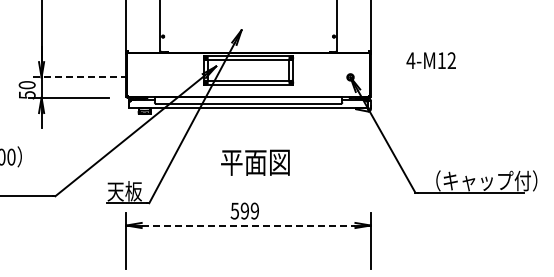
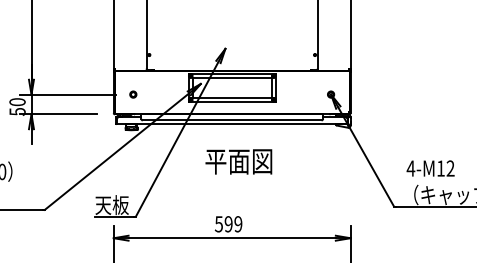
text: (430, 60) -> (429, 168), moved
line: (78, 77) -> (67, 94), dashed -> solid
part: (146, 77) -> (133, 94), added
text: (255, 162) -> (238, 161), moved
line: (248, 225) -> (232, 238), dashed -> solid

